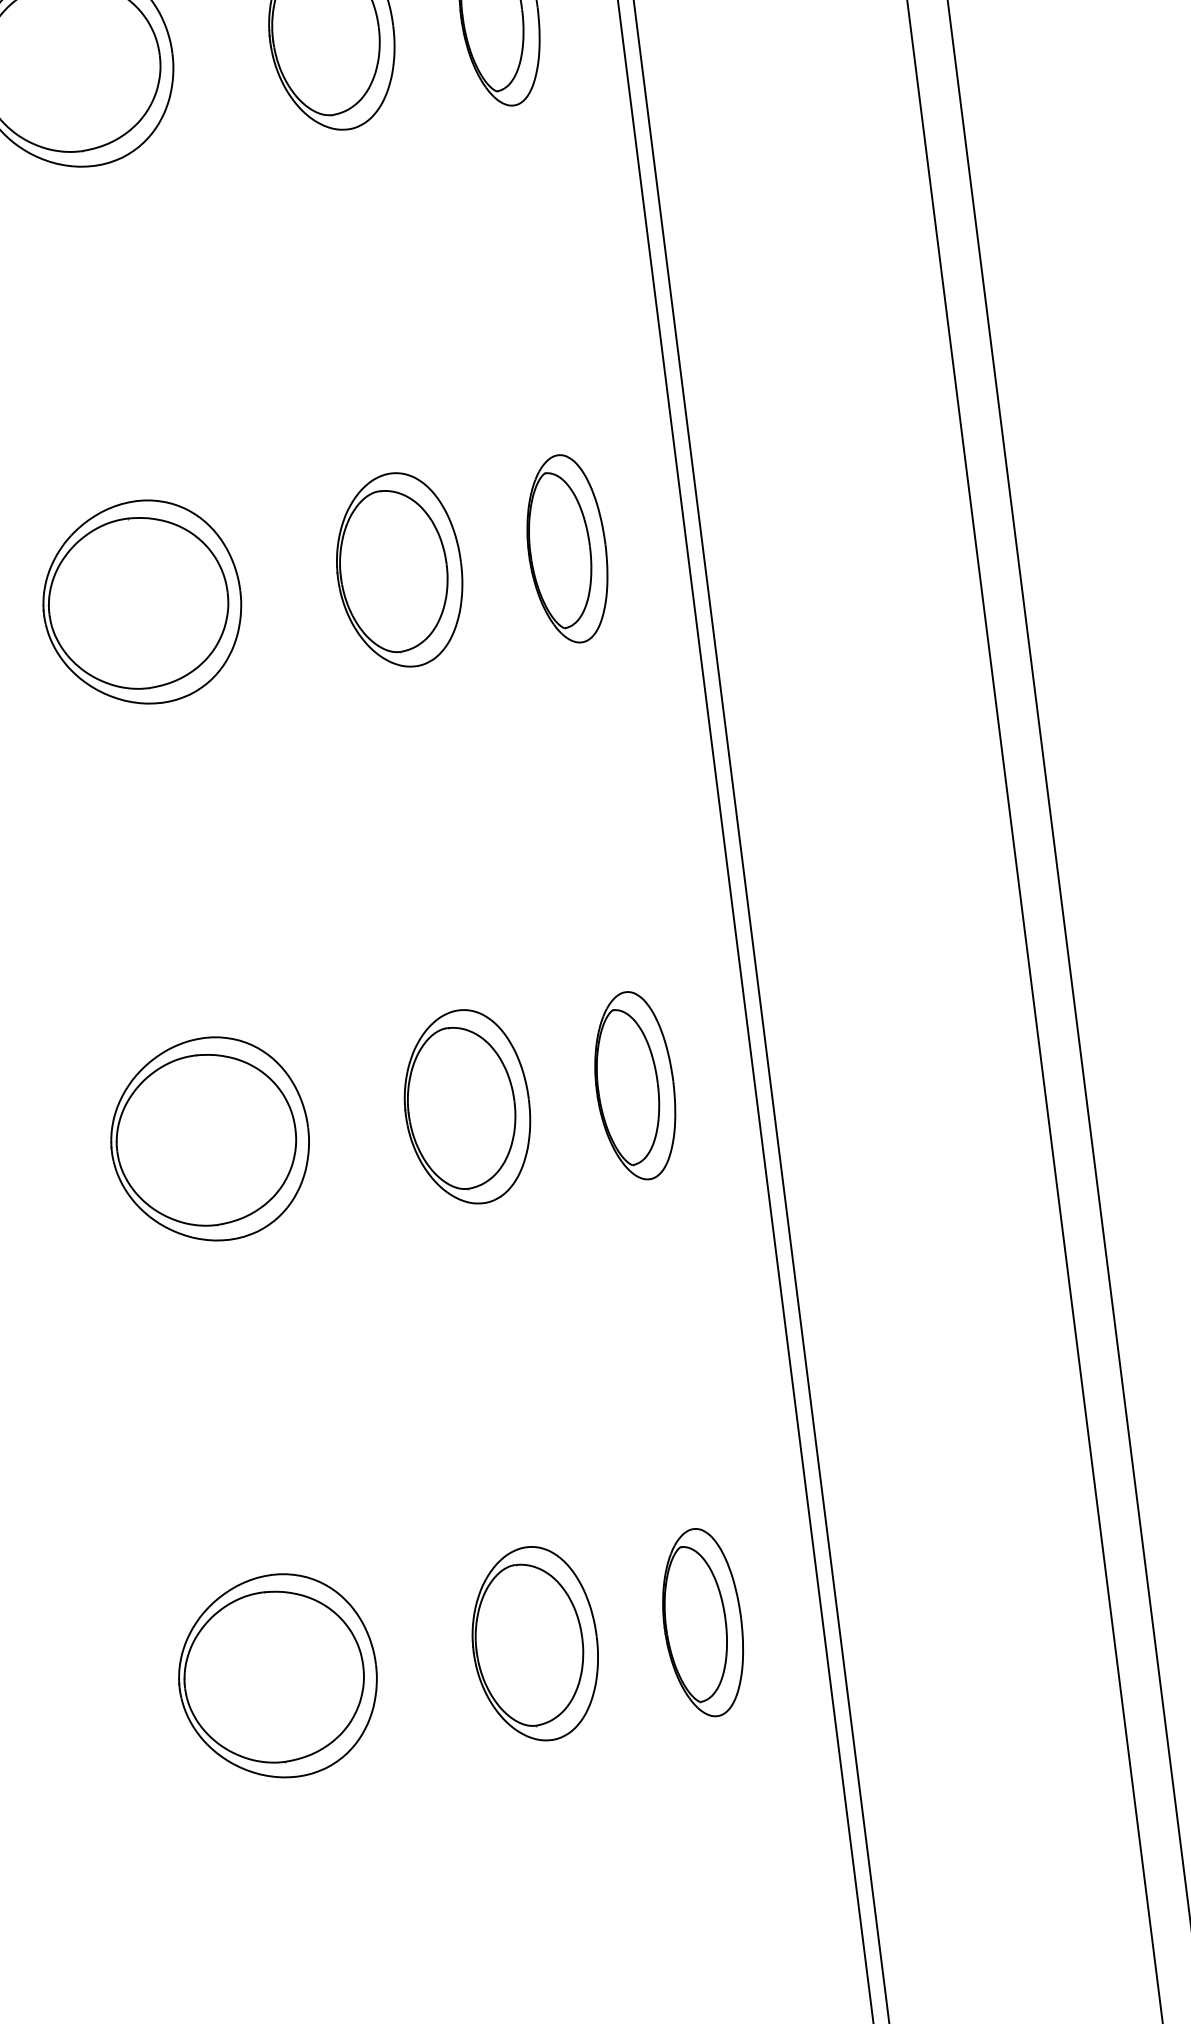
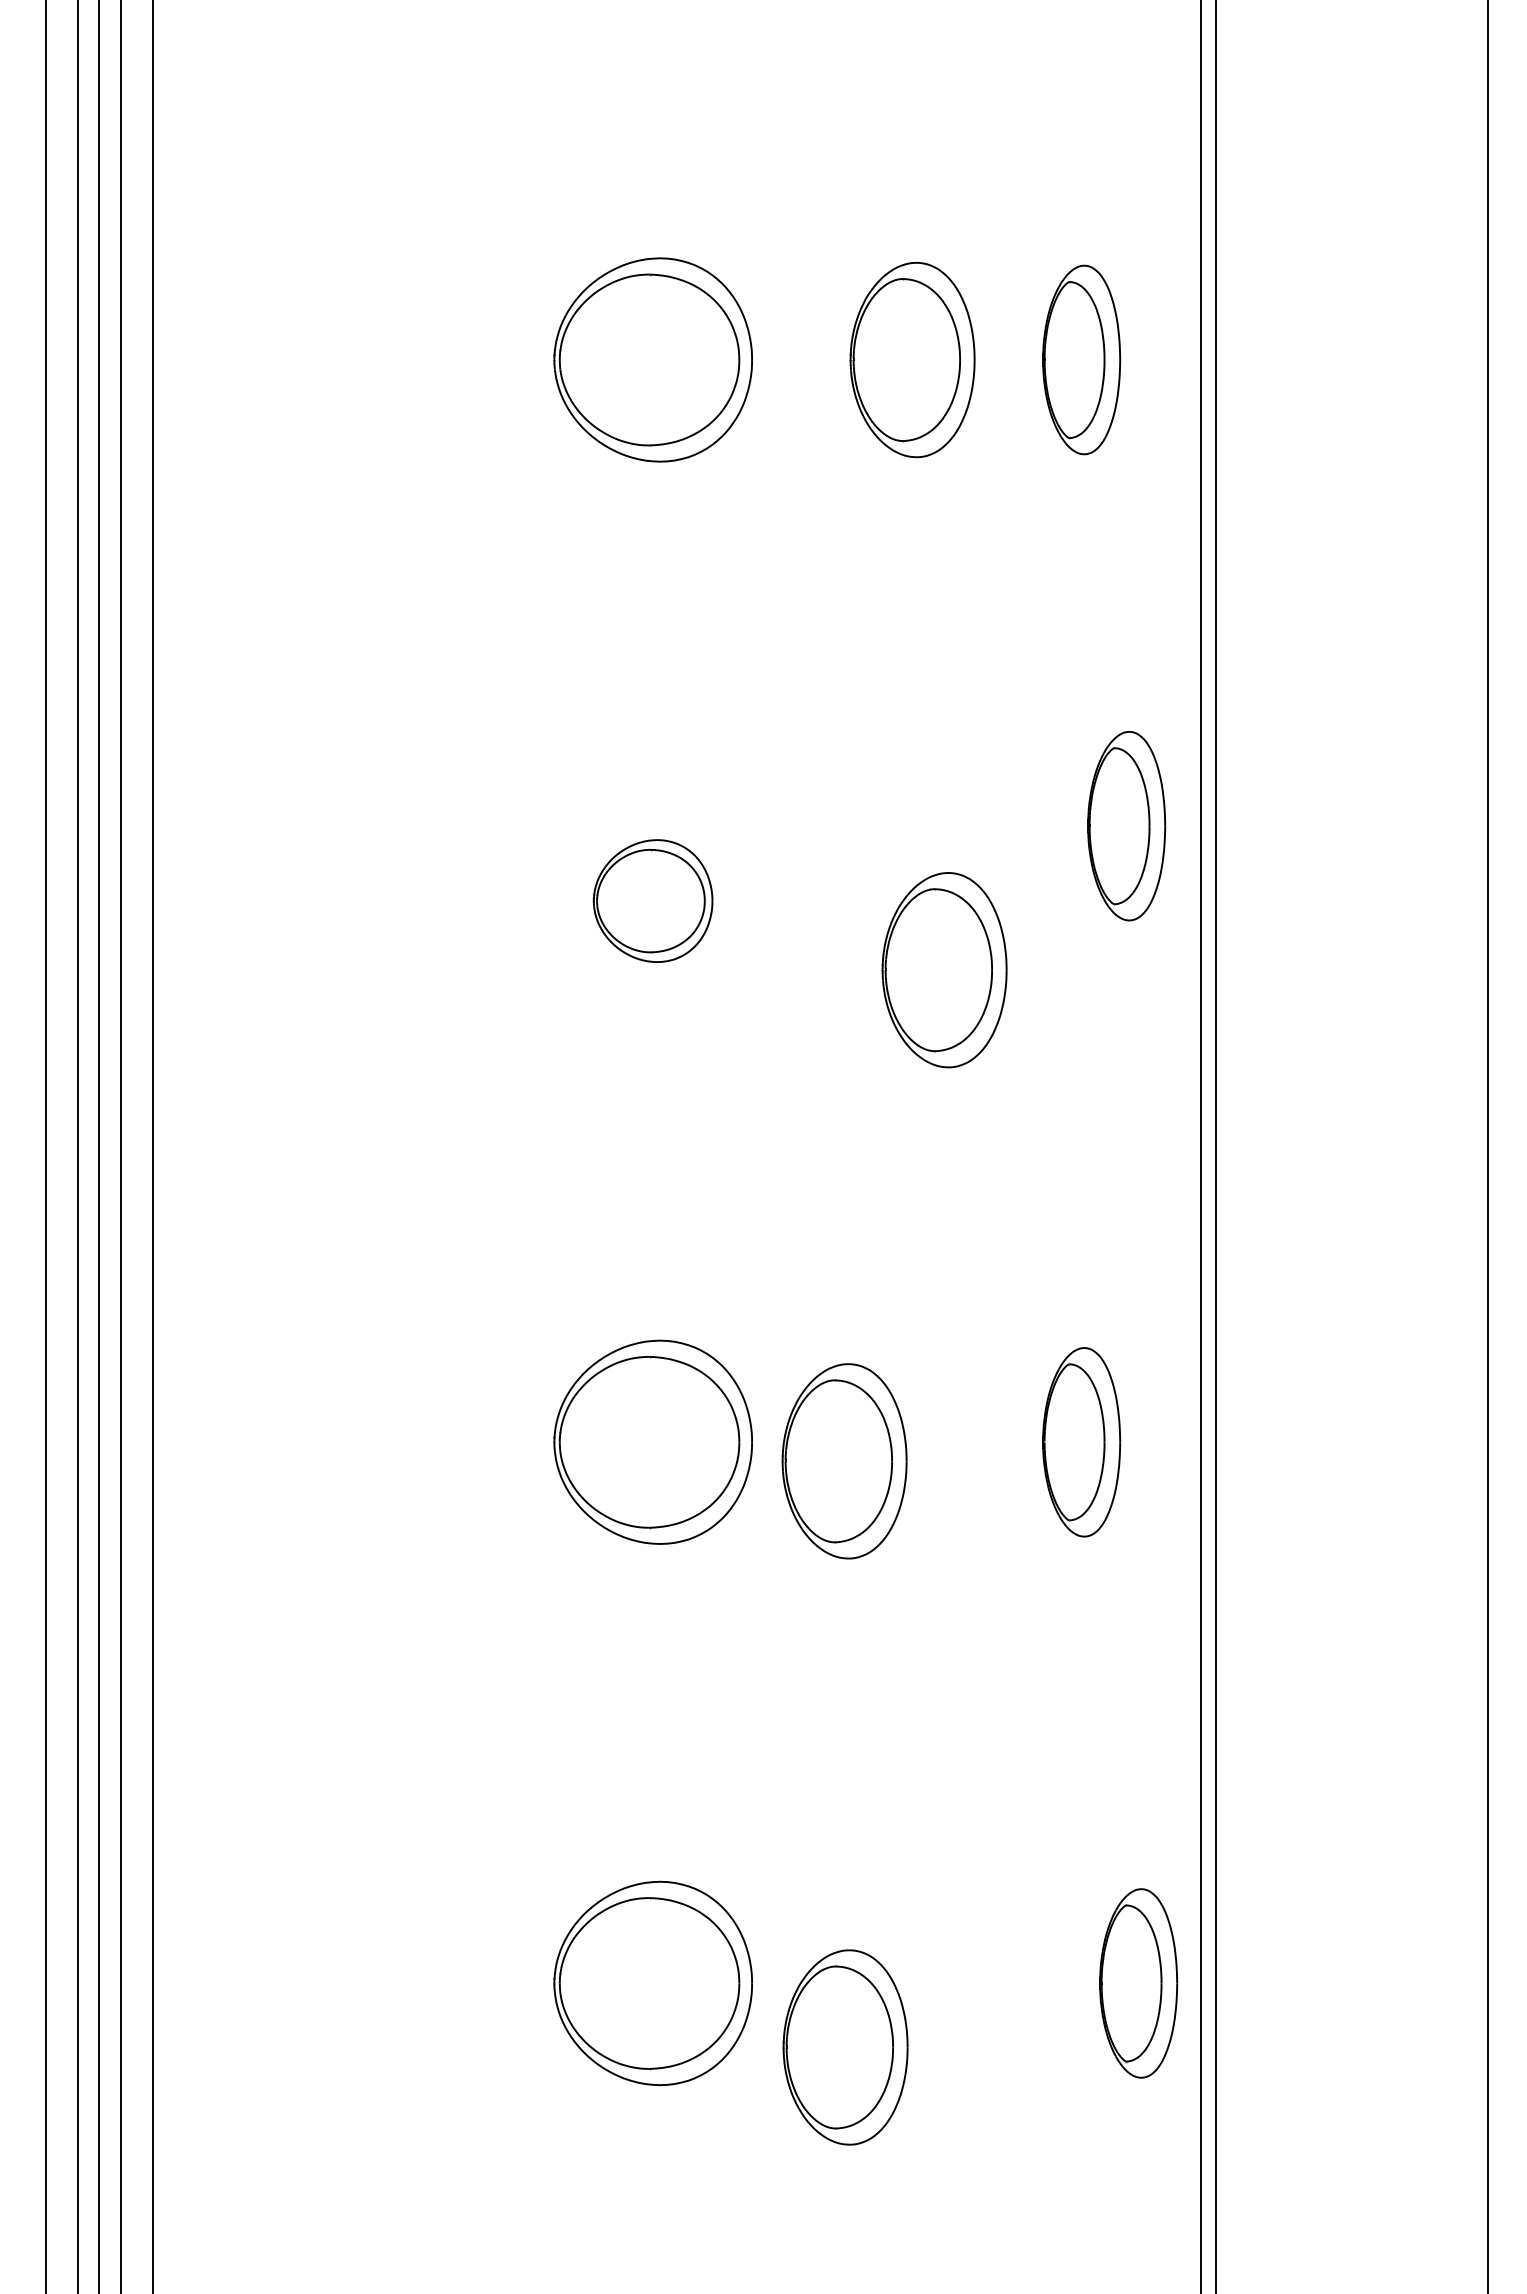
part: (567, 549) -> (1126, 826), moved
part: (399, 570) -> (944, 970), moved
part: (141, 602) -> (652, 900), size x0.6
part: (467, 1107) -> (844, 1461), moved
part: (702, 1622) -> (1138, 1983), moved
part: (535, 1644) -> (845, 2047), moved

